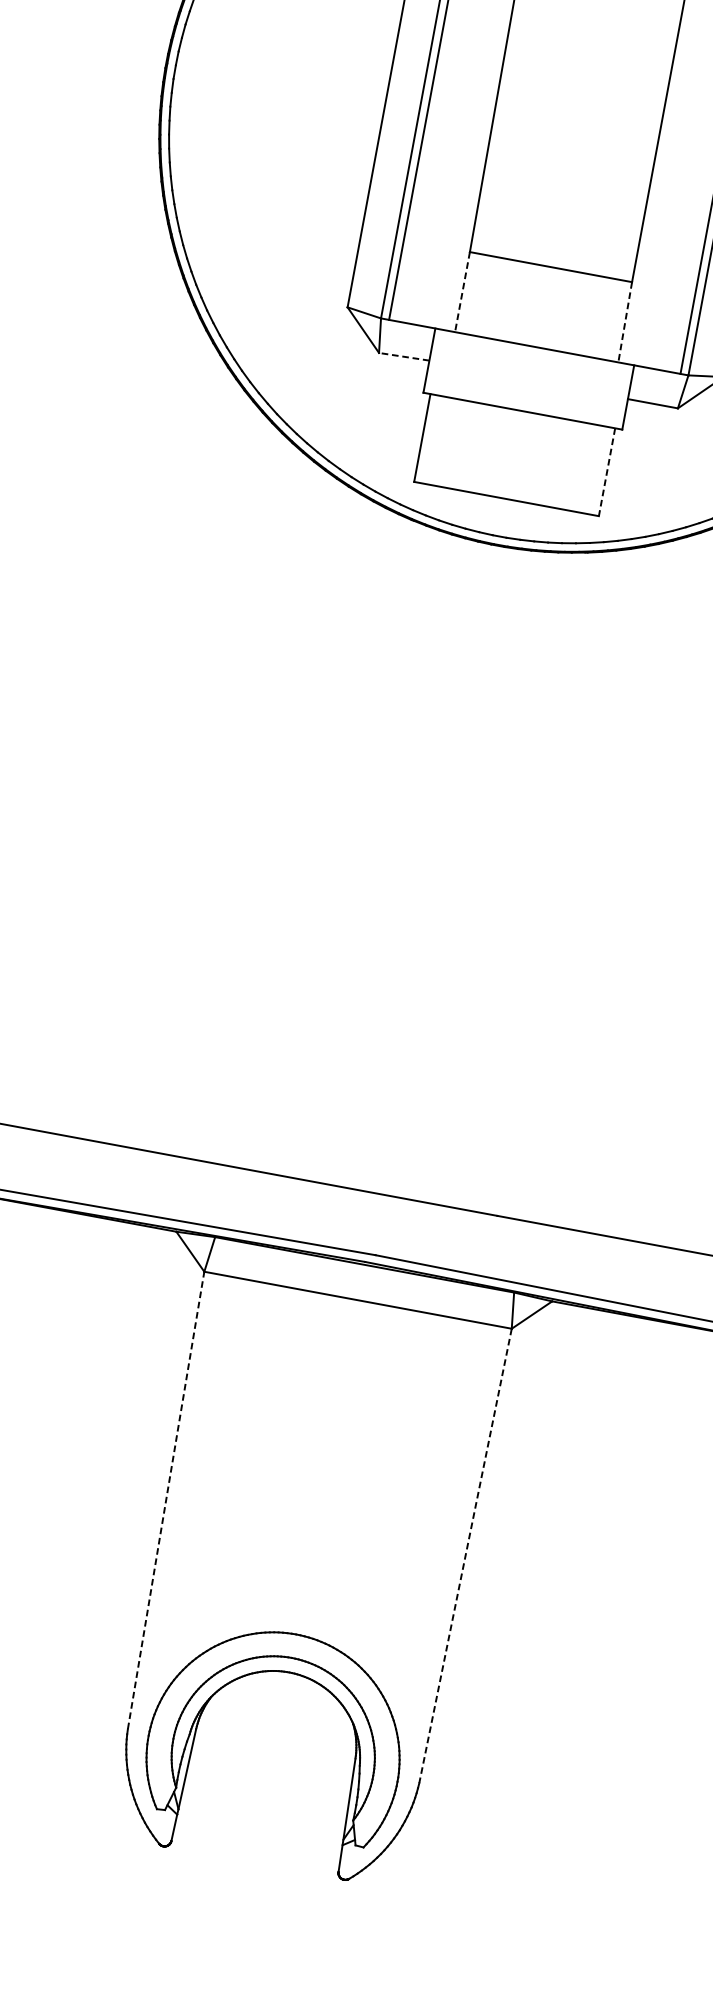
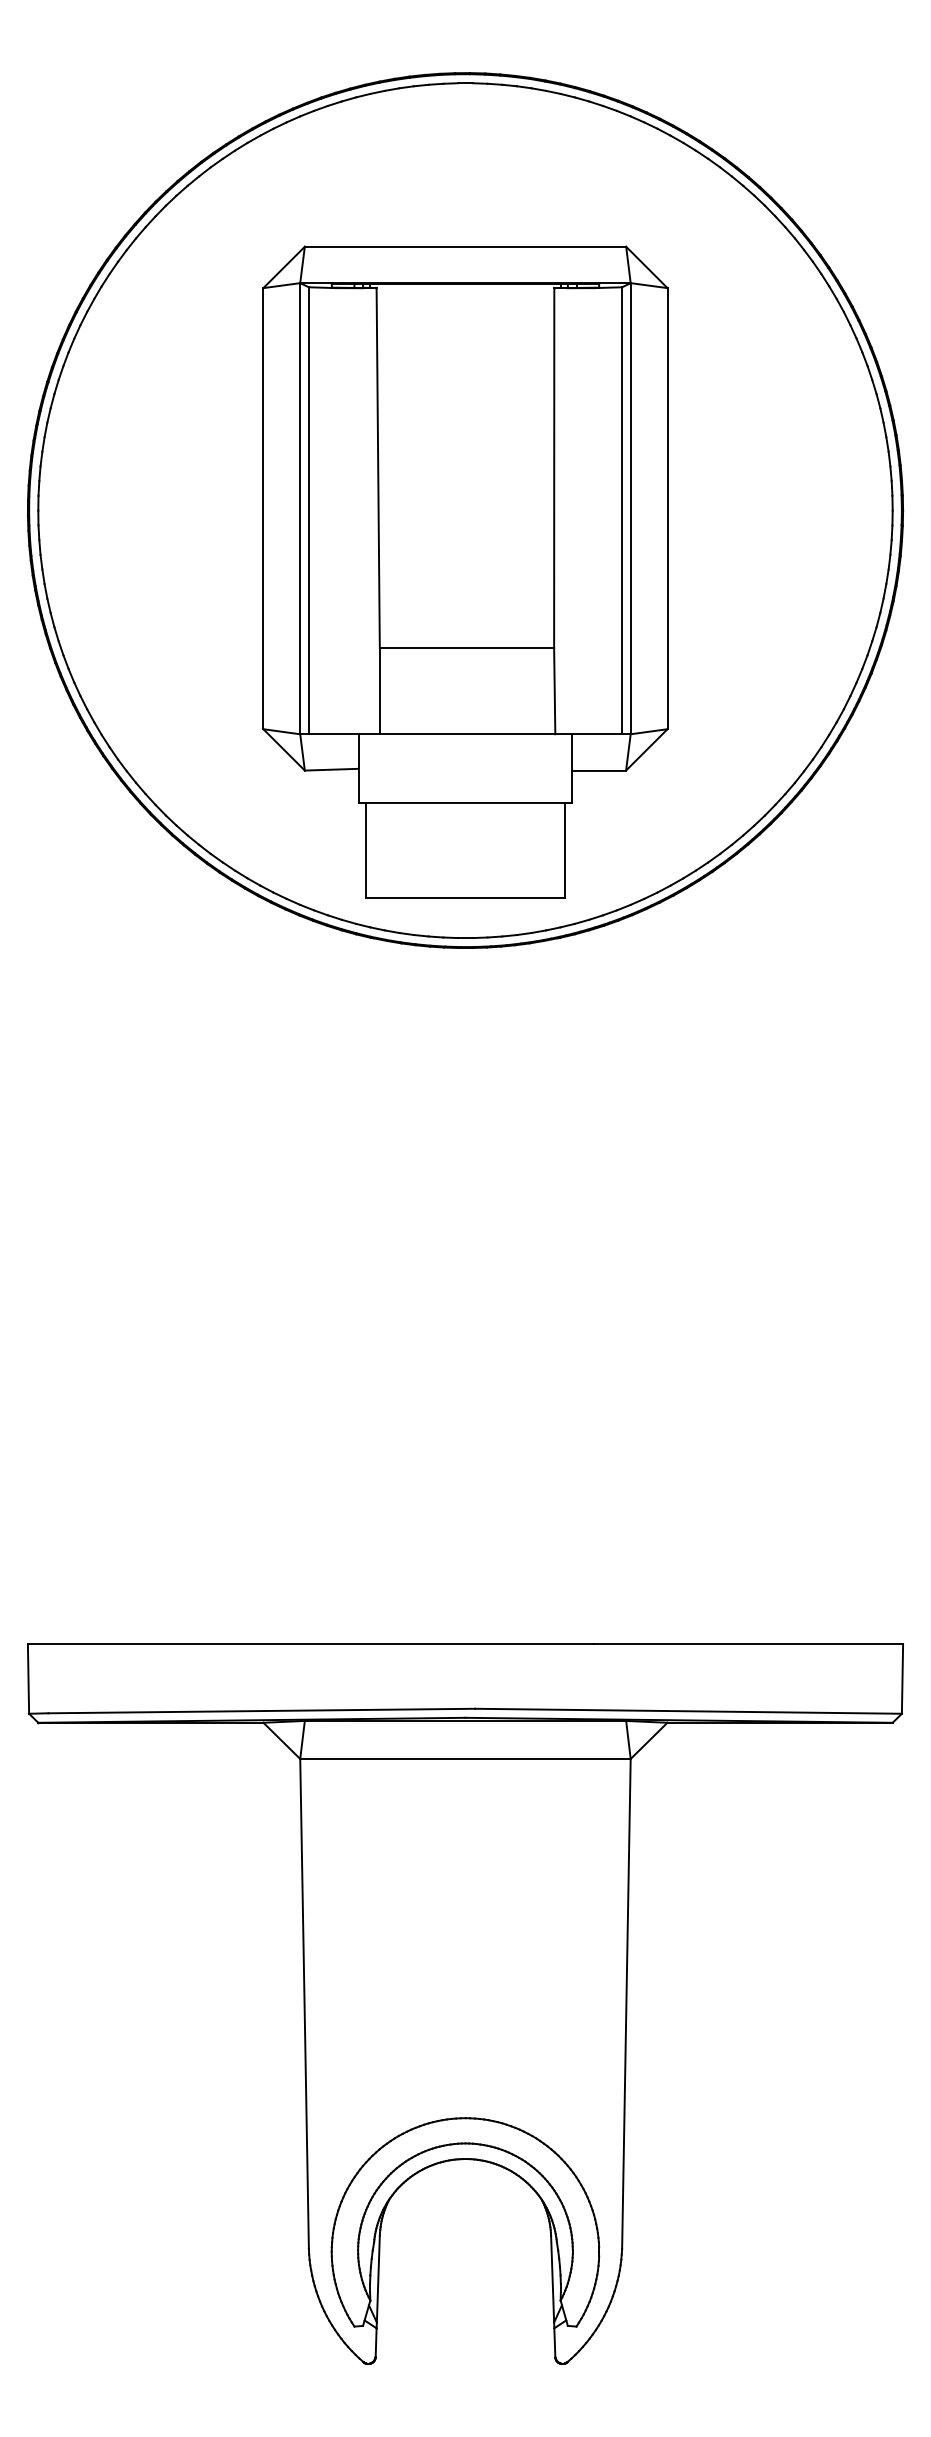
line: (462, 292) -> (379, 691), dashed -> solid
line: (624, 322) -> (554, 691), dashed -> solid
line: (404, 356) -> (331, 769), dashed -> solid
line: (606, 473) -> (564, 851), dashed -> solid
line: (166, 1499) -> (304, 2003), dashed -> solid
line: (465, 1556) -> (626, 2004), dashed -> solid

